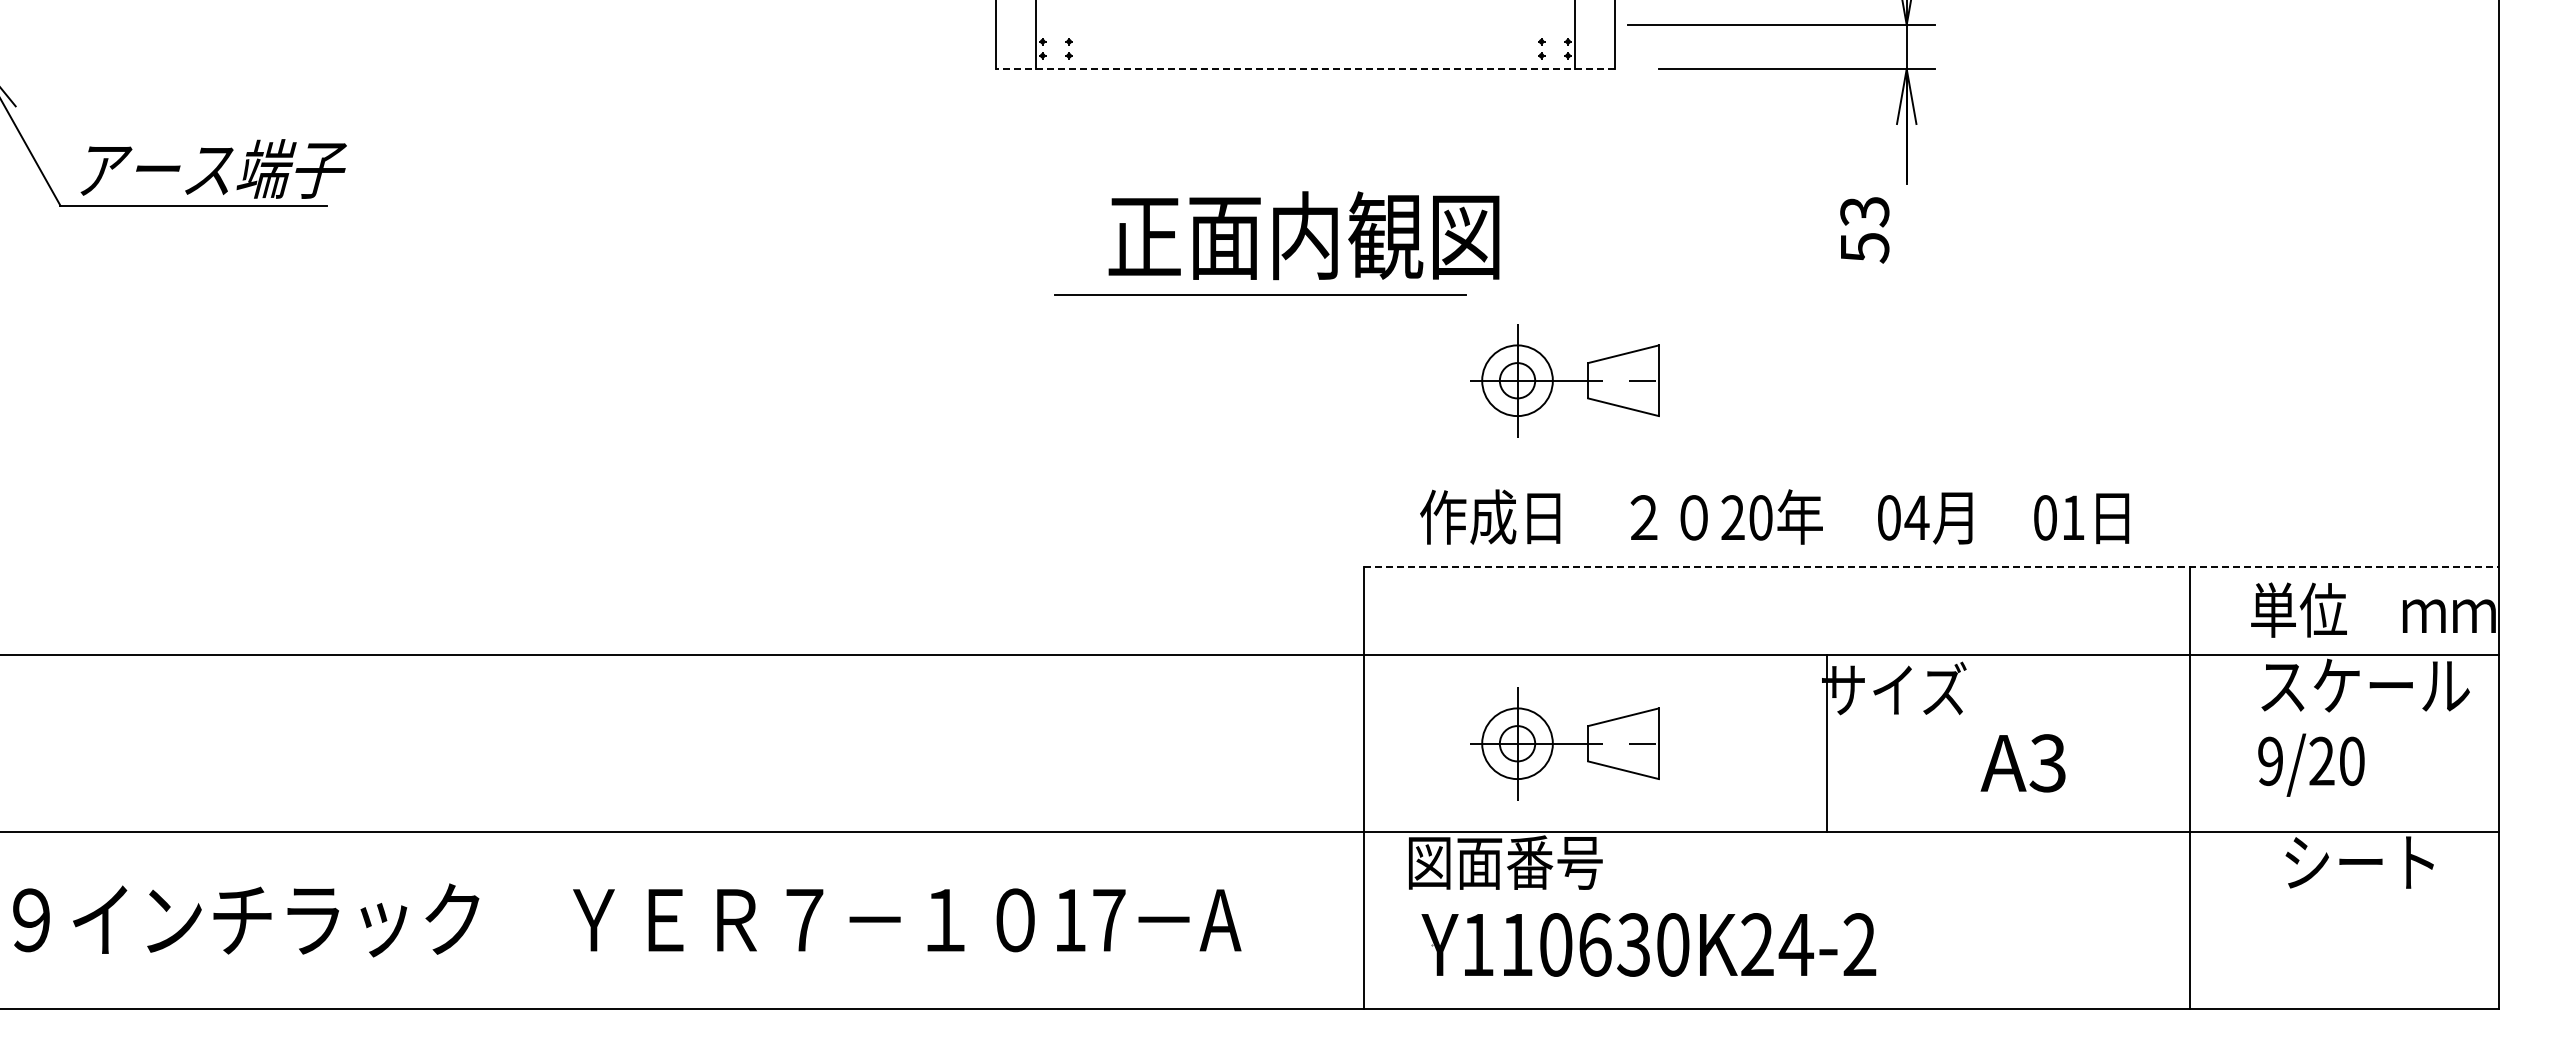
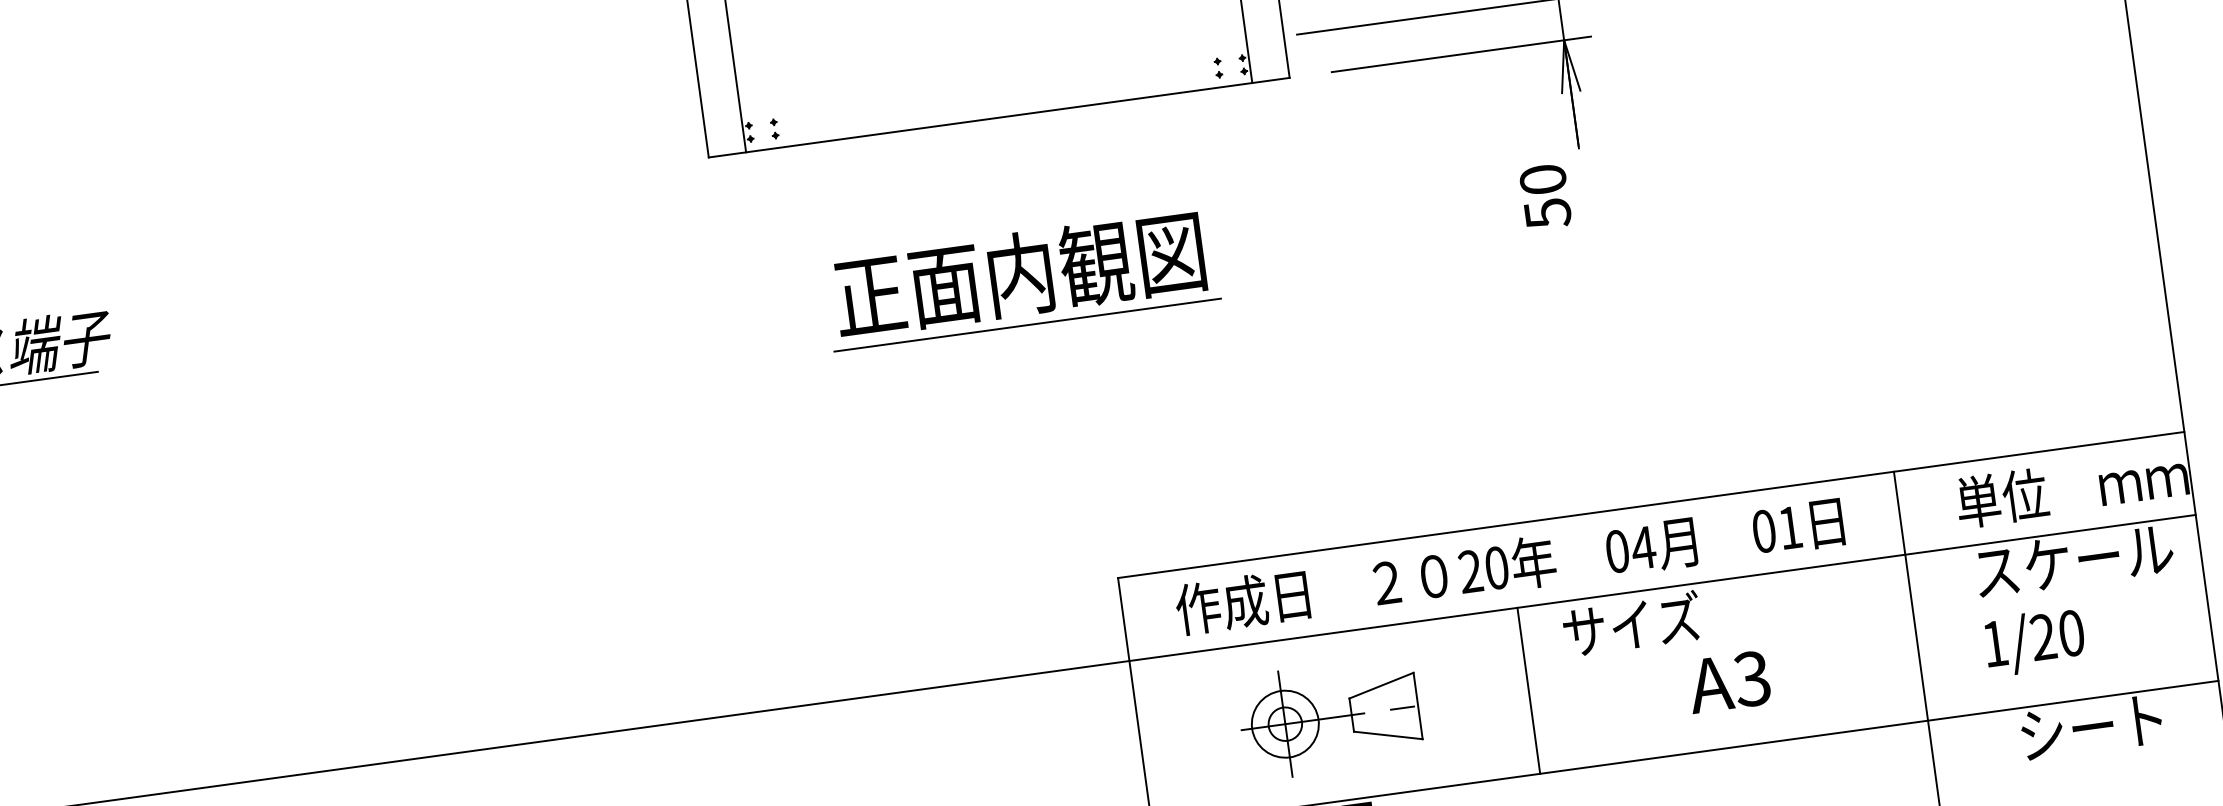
line: (1304, 69) -> (998, 118), dashed -> solid
text: (1864, 211) -> (1542, 179), 53 -> 50
line: (1260, 294) -> (1027, 324), moved
part: (1564, 380) -> (1282, 376), removed
text: (1774, 516) -> (1509, 565), moved
line: (1931, 567) -> (1651, 505), dashed -> solid
line: (1826, 743) -> (1528, 690), moved
text: (2270, 761) -> (1994, 643), 9/20 -> 1/20
text: (2022, 763) -> (1728, 682), moved

